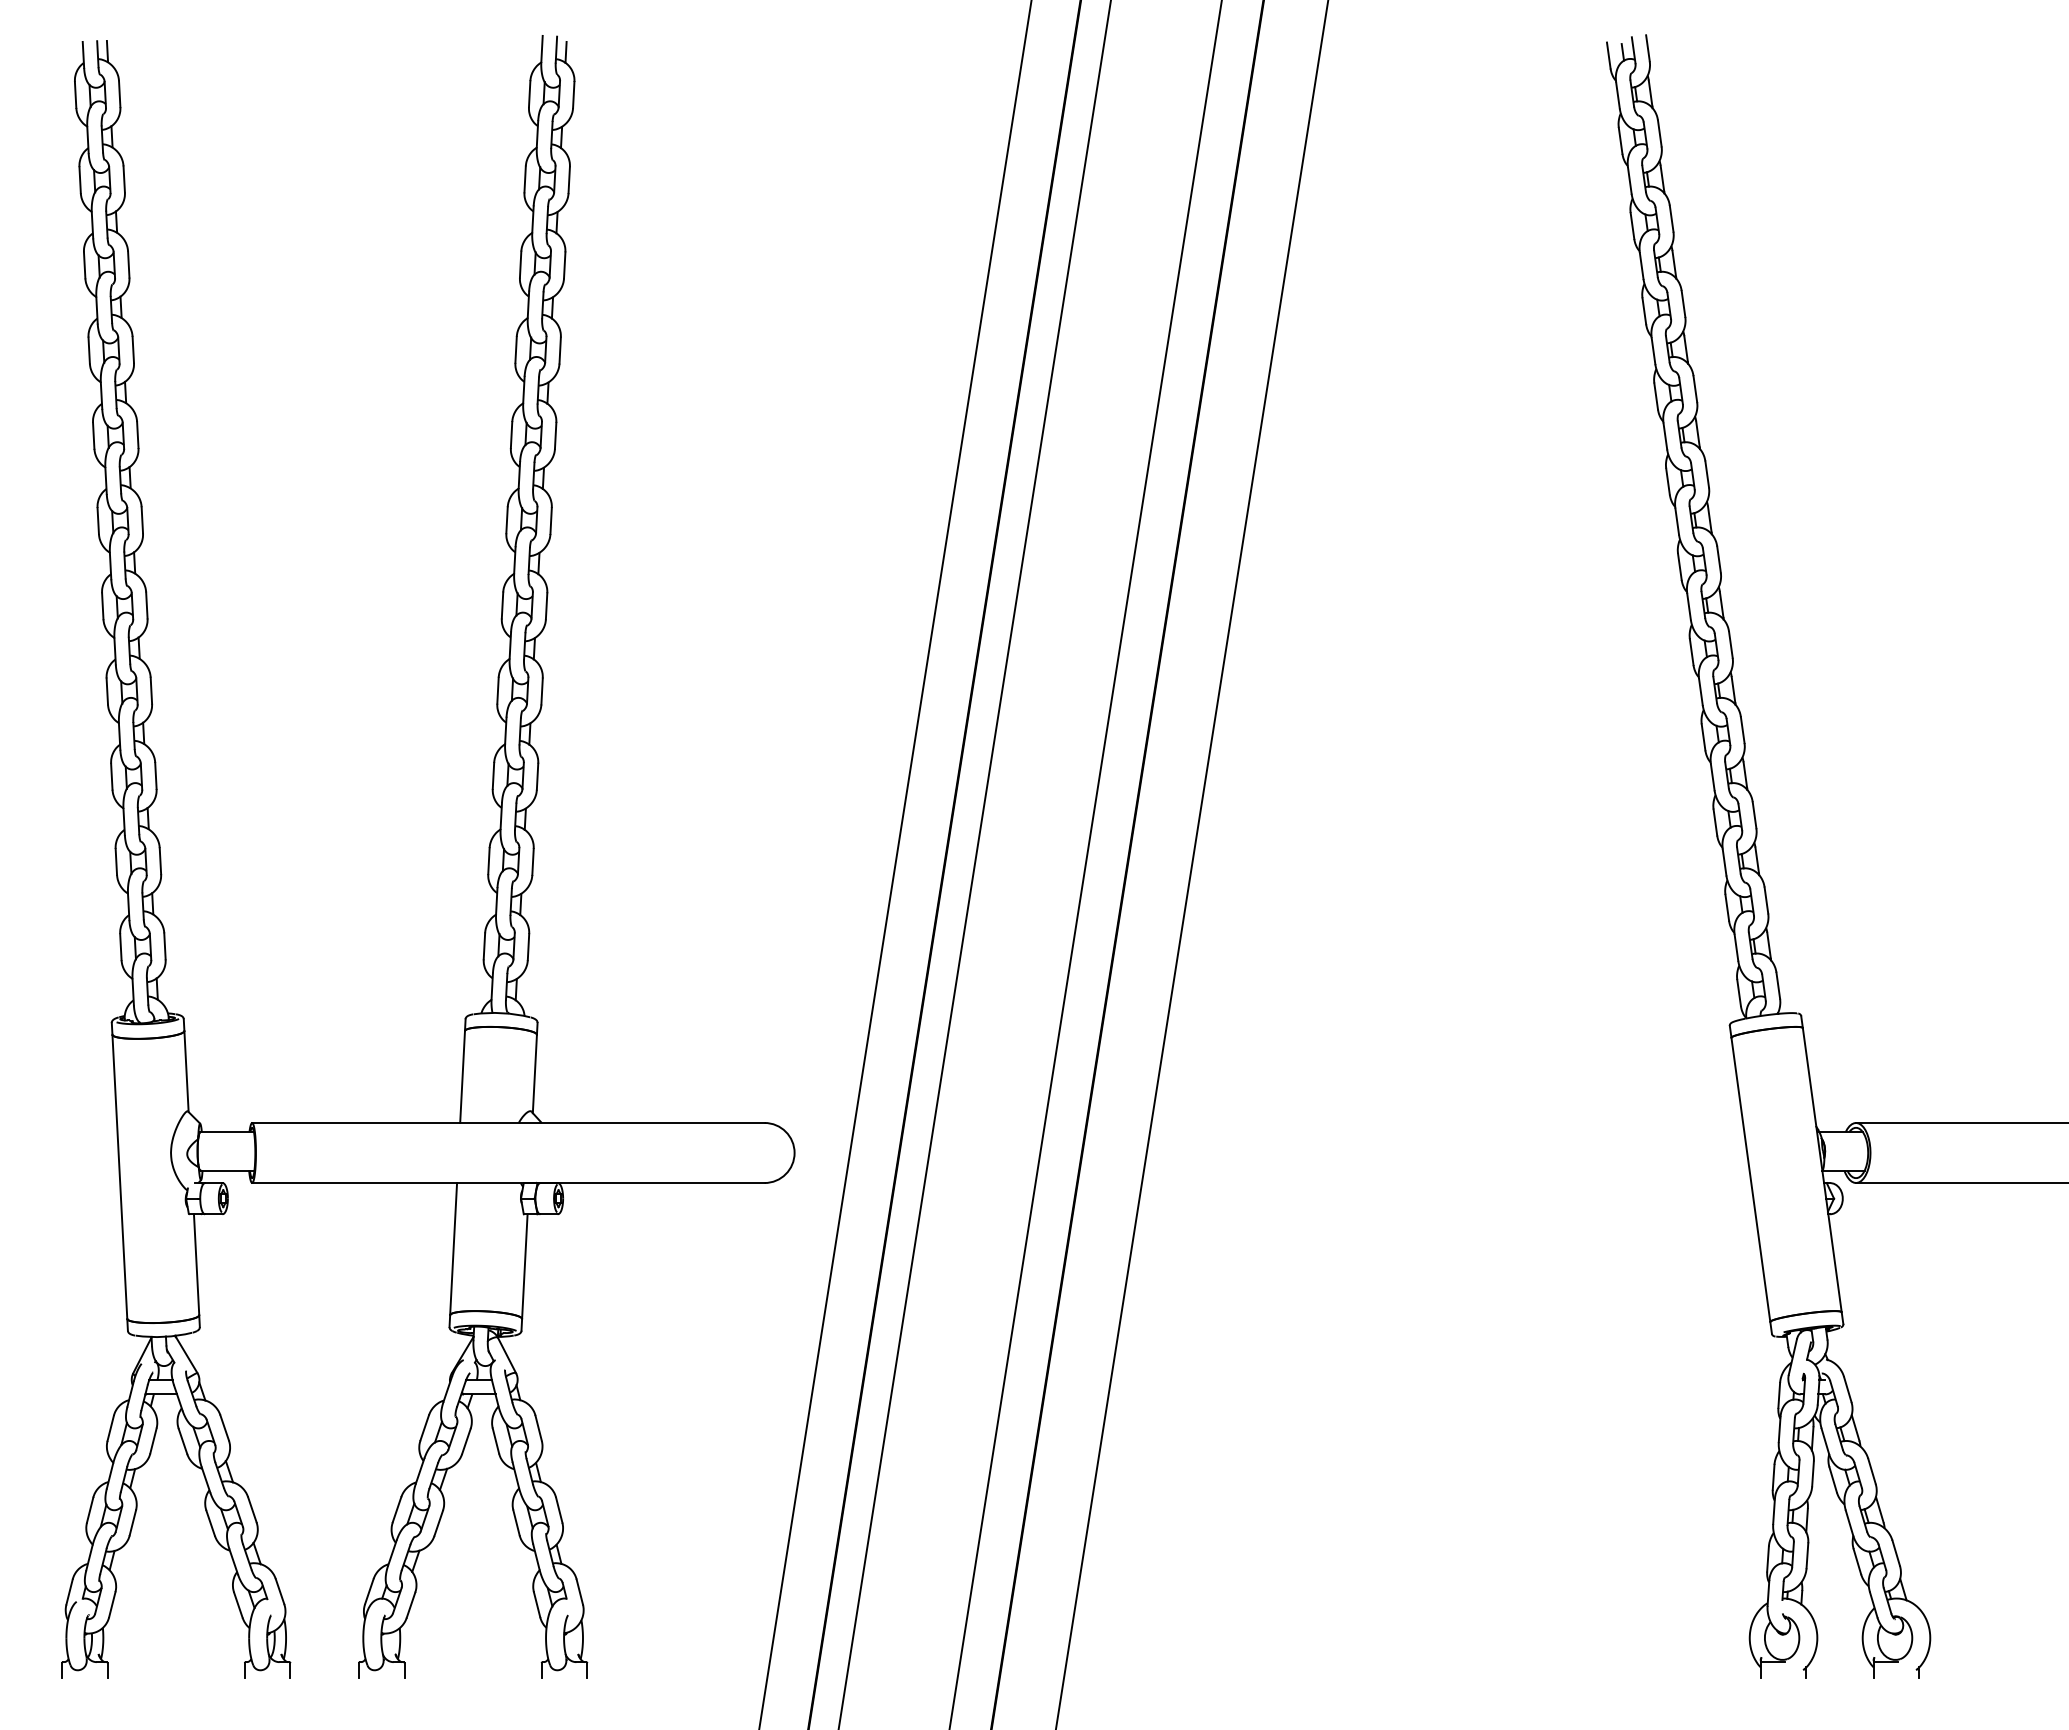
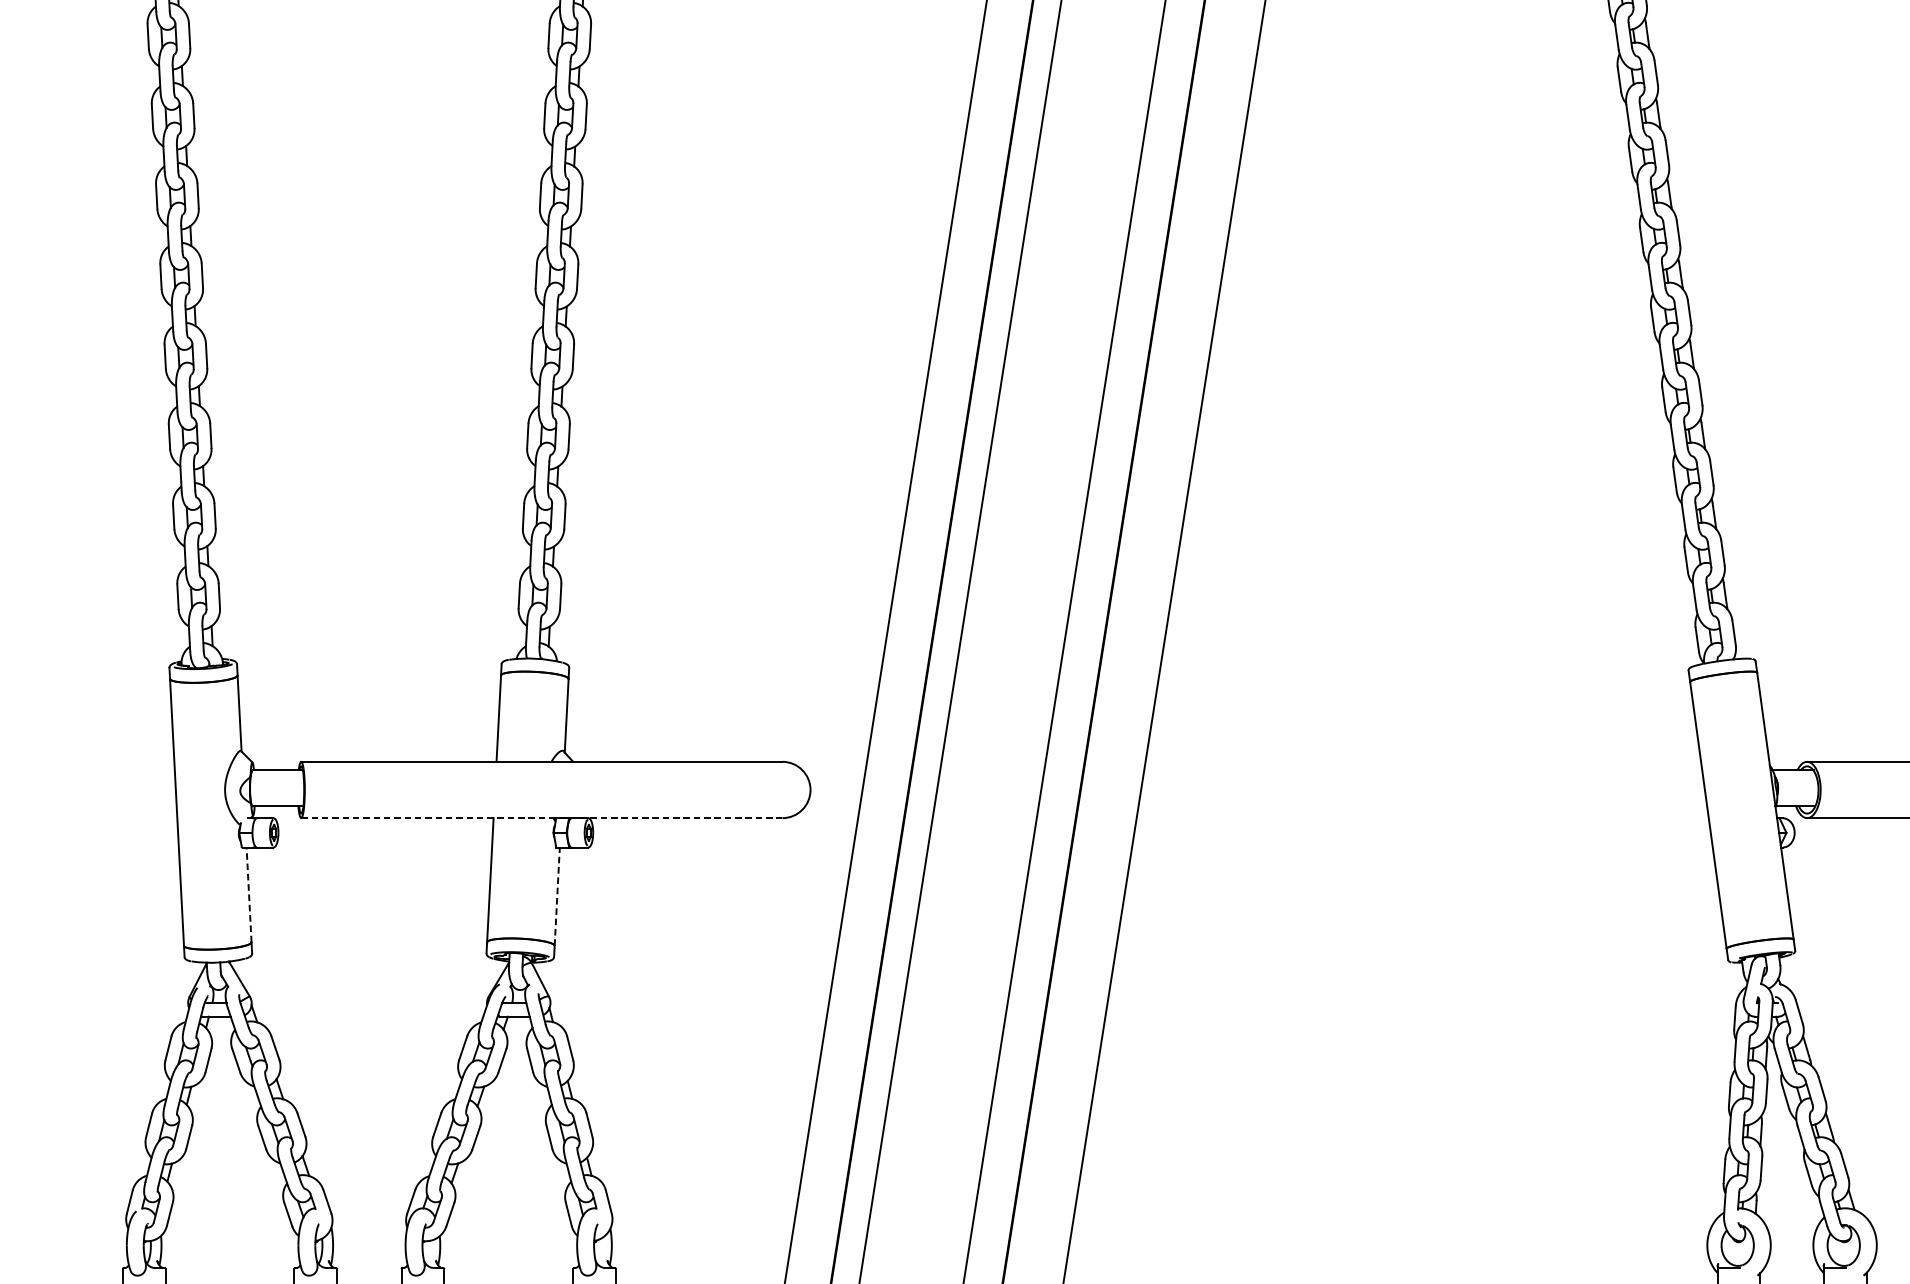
line: (508, 1183) -> (541, 818), solid -> dashed
line: (196, 1264) -> (248, 894), solid -> dashed
line: (524, 1266) -> (556, 896), solid -> dashed

